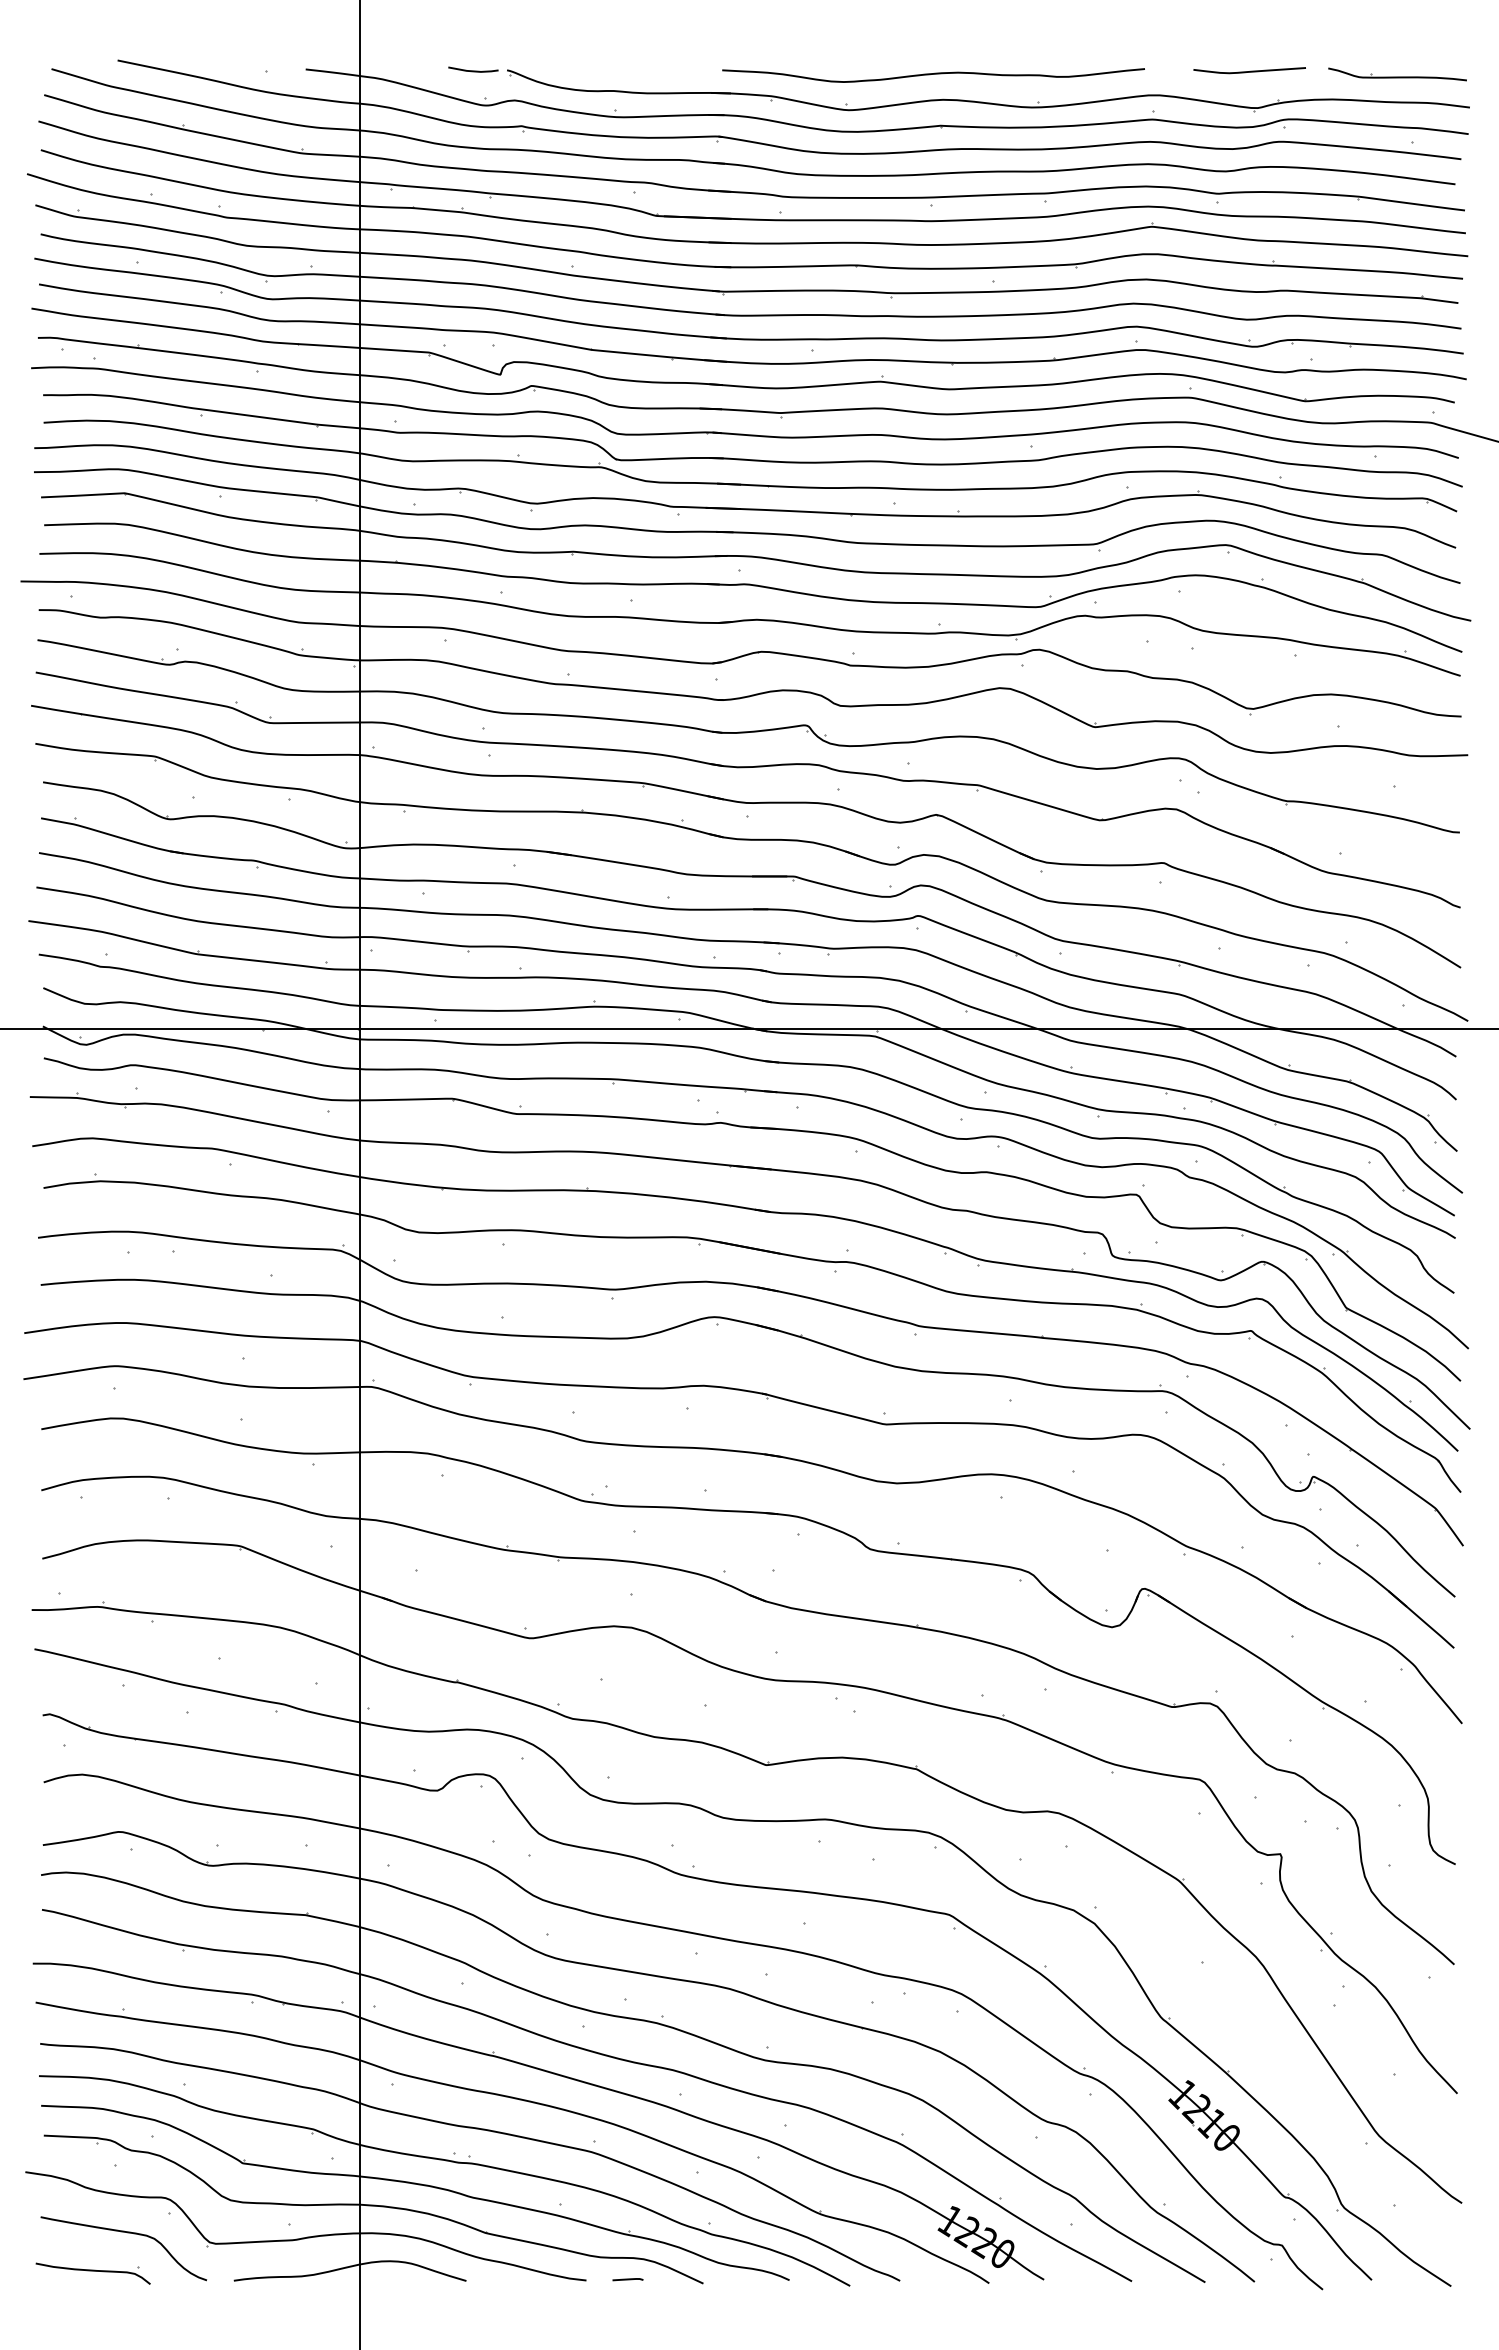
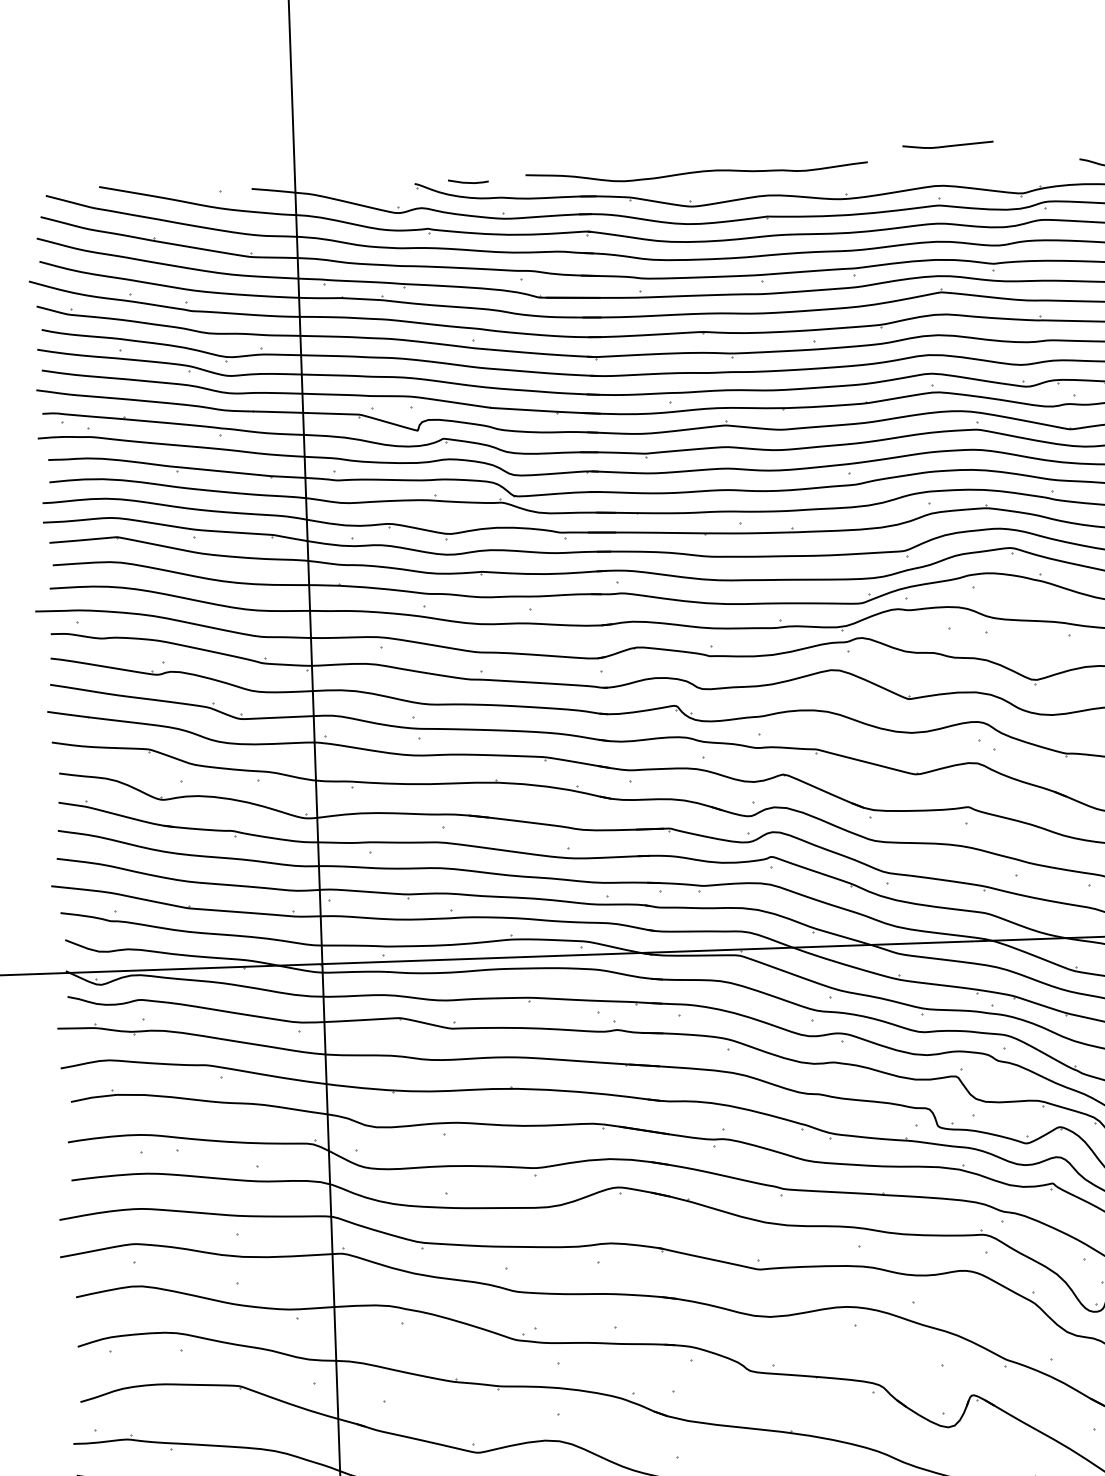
line: (473, 70) -> (468, 182), moved
curve: (1250, 70) -> (948, 145), moved
curve: (933, 74) -> (696, 172), moved

